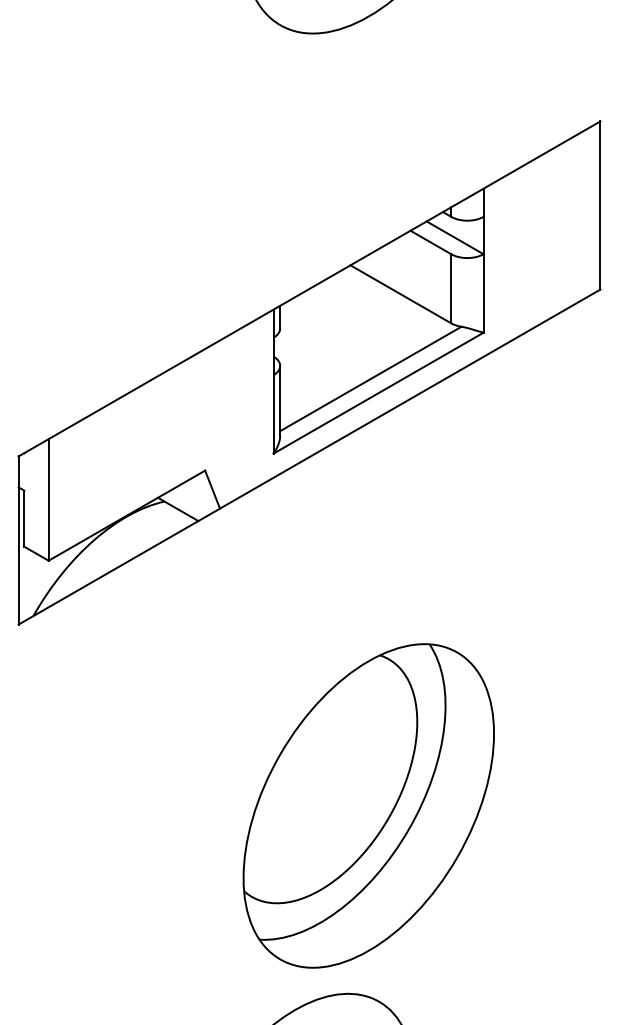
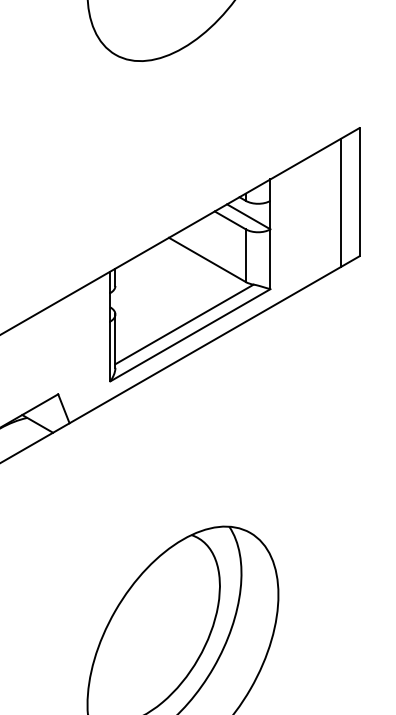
line: (576, 219) -> (341, 202), added

